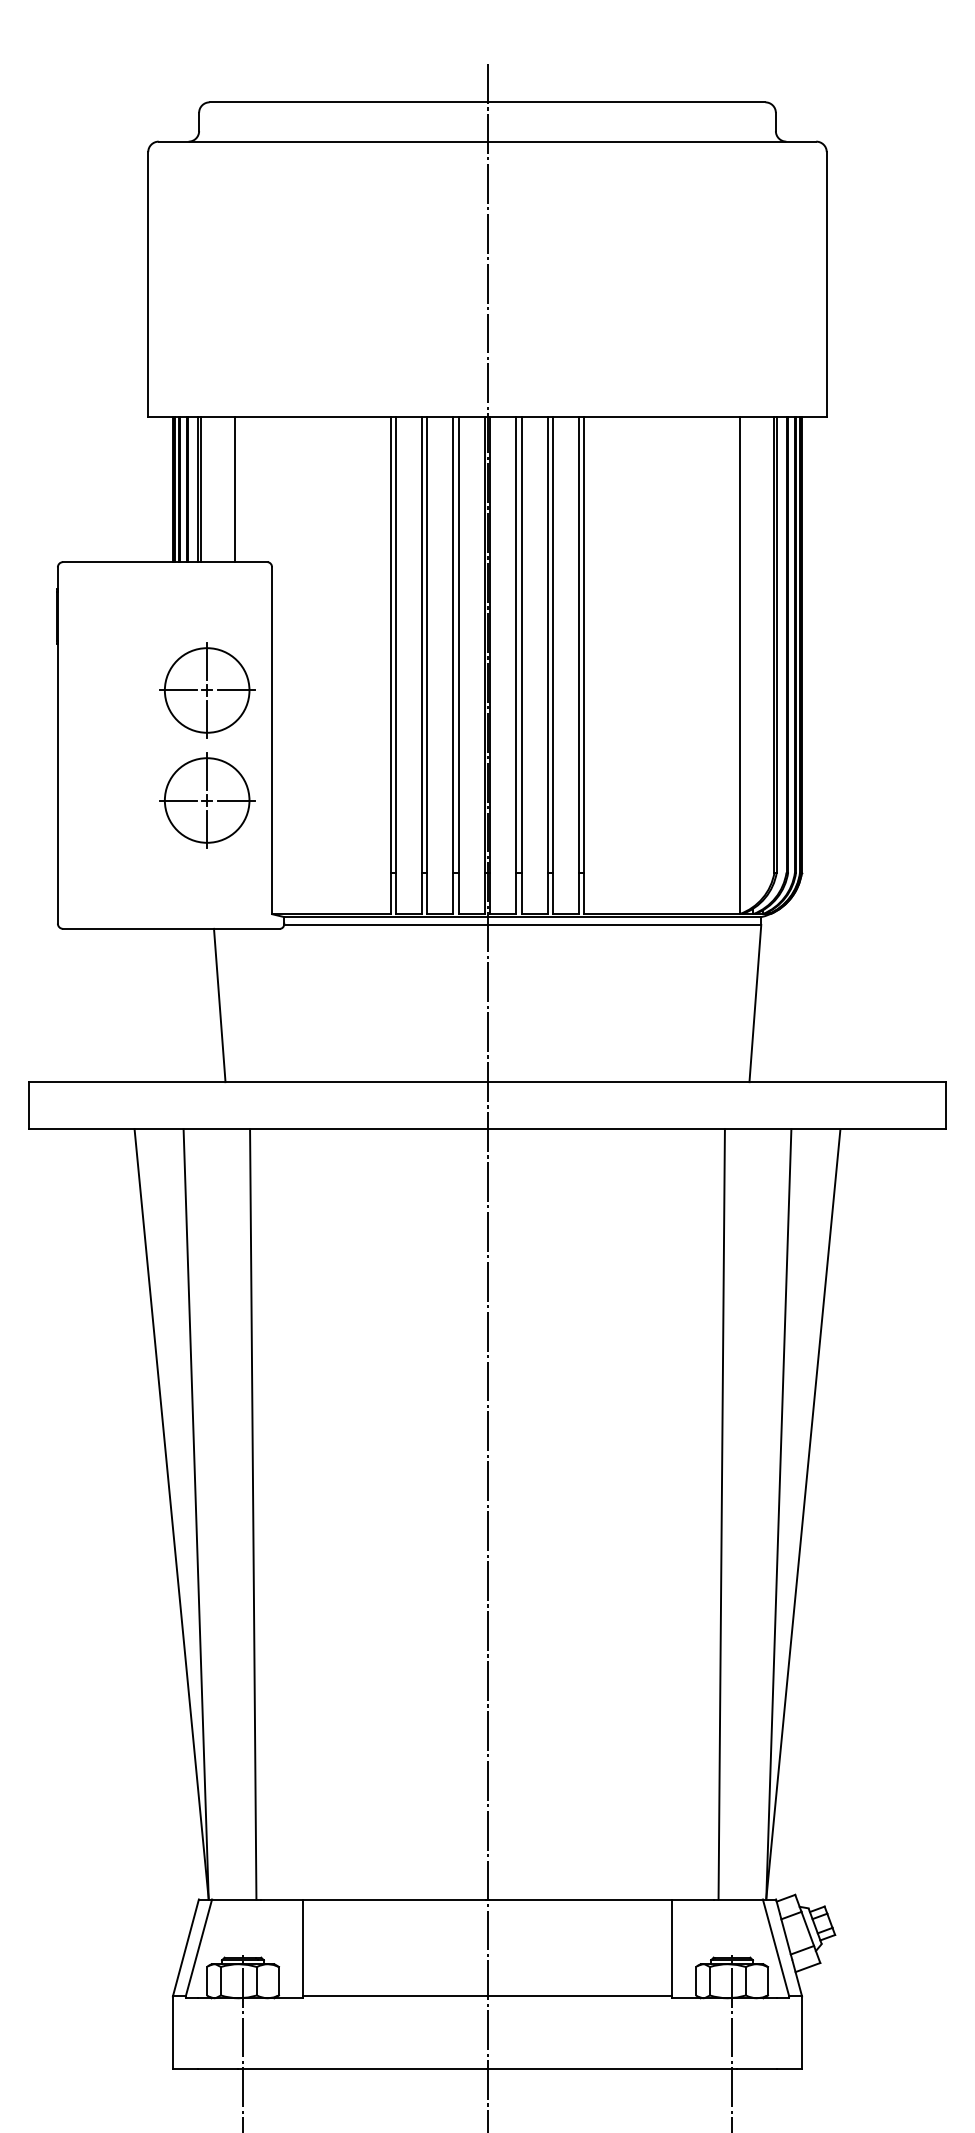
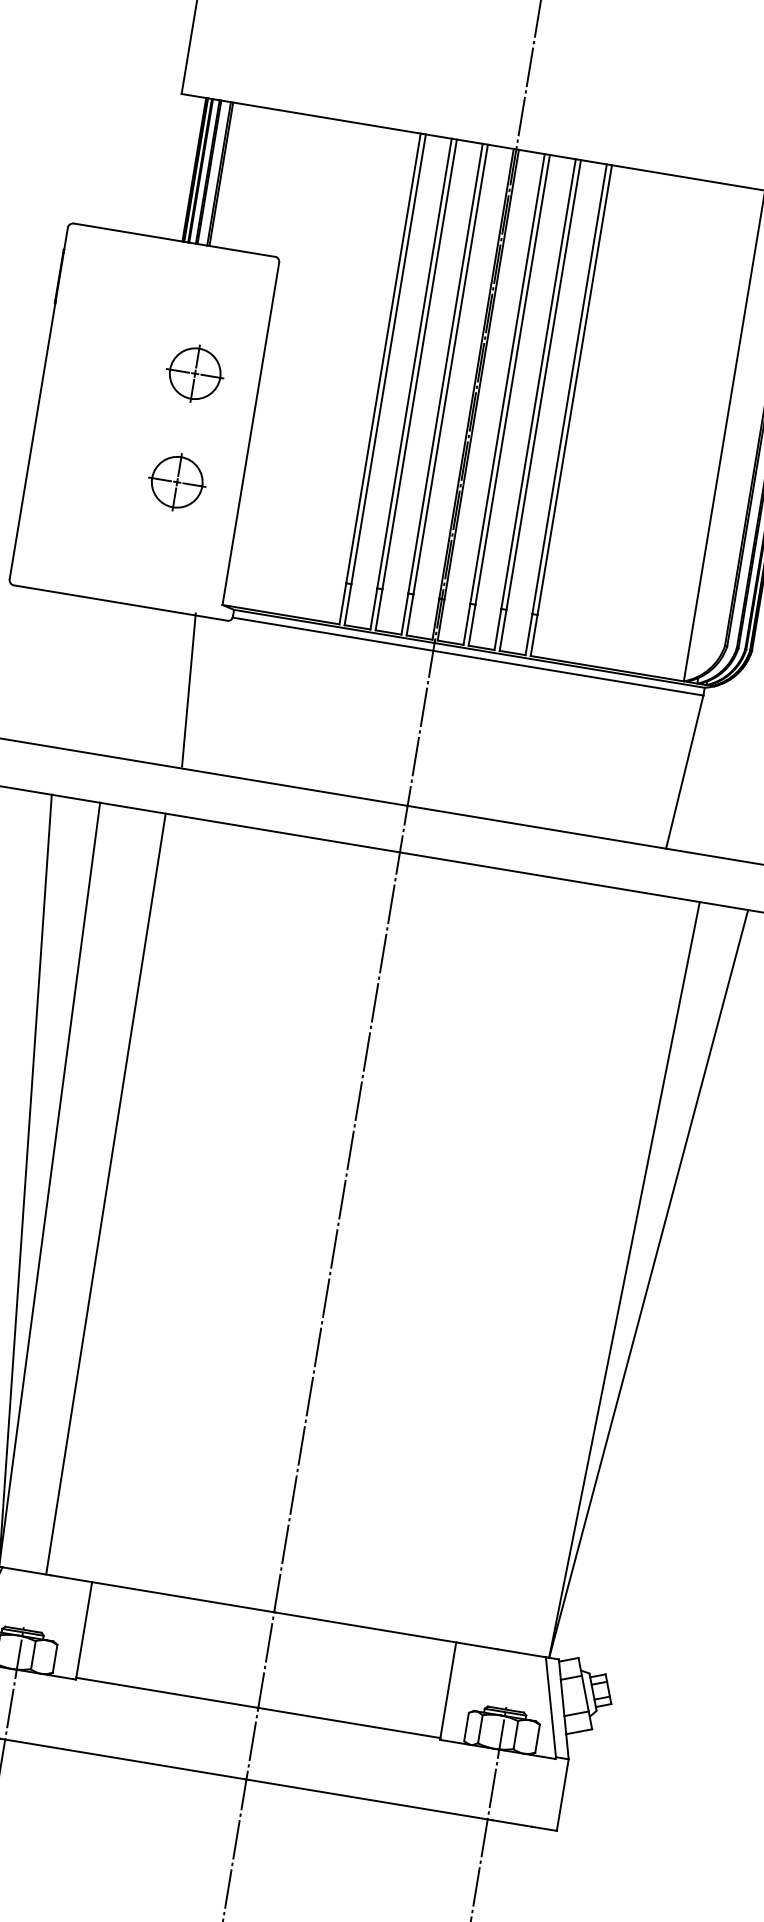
line: (235, 489) -> (255, 180), removed
part: (207, 690) -> (195, 373), size x0.6
part: (207, 800) -> (177, 482), size x0.6
line: (219, 1005) -> (188, 689), moved
line: (721, 1514) -> (567, 1270), removed

